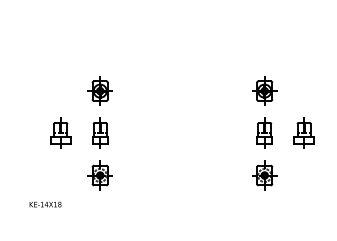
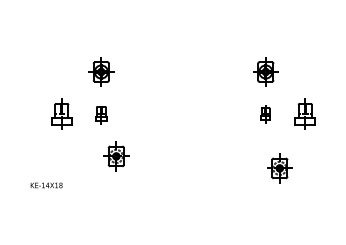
part: (100, 132) -> (101, 113), size x0.7
part: (264, 132) -> (265, 113), size x0.6
part: (100, 175) -> (116, 156), moved
part: (264, 175) -> (279, 168), moved

